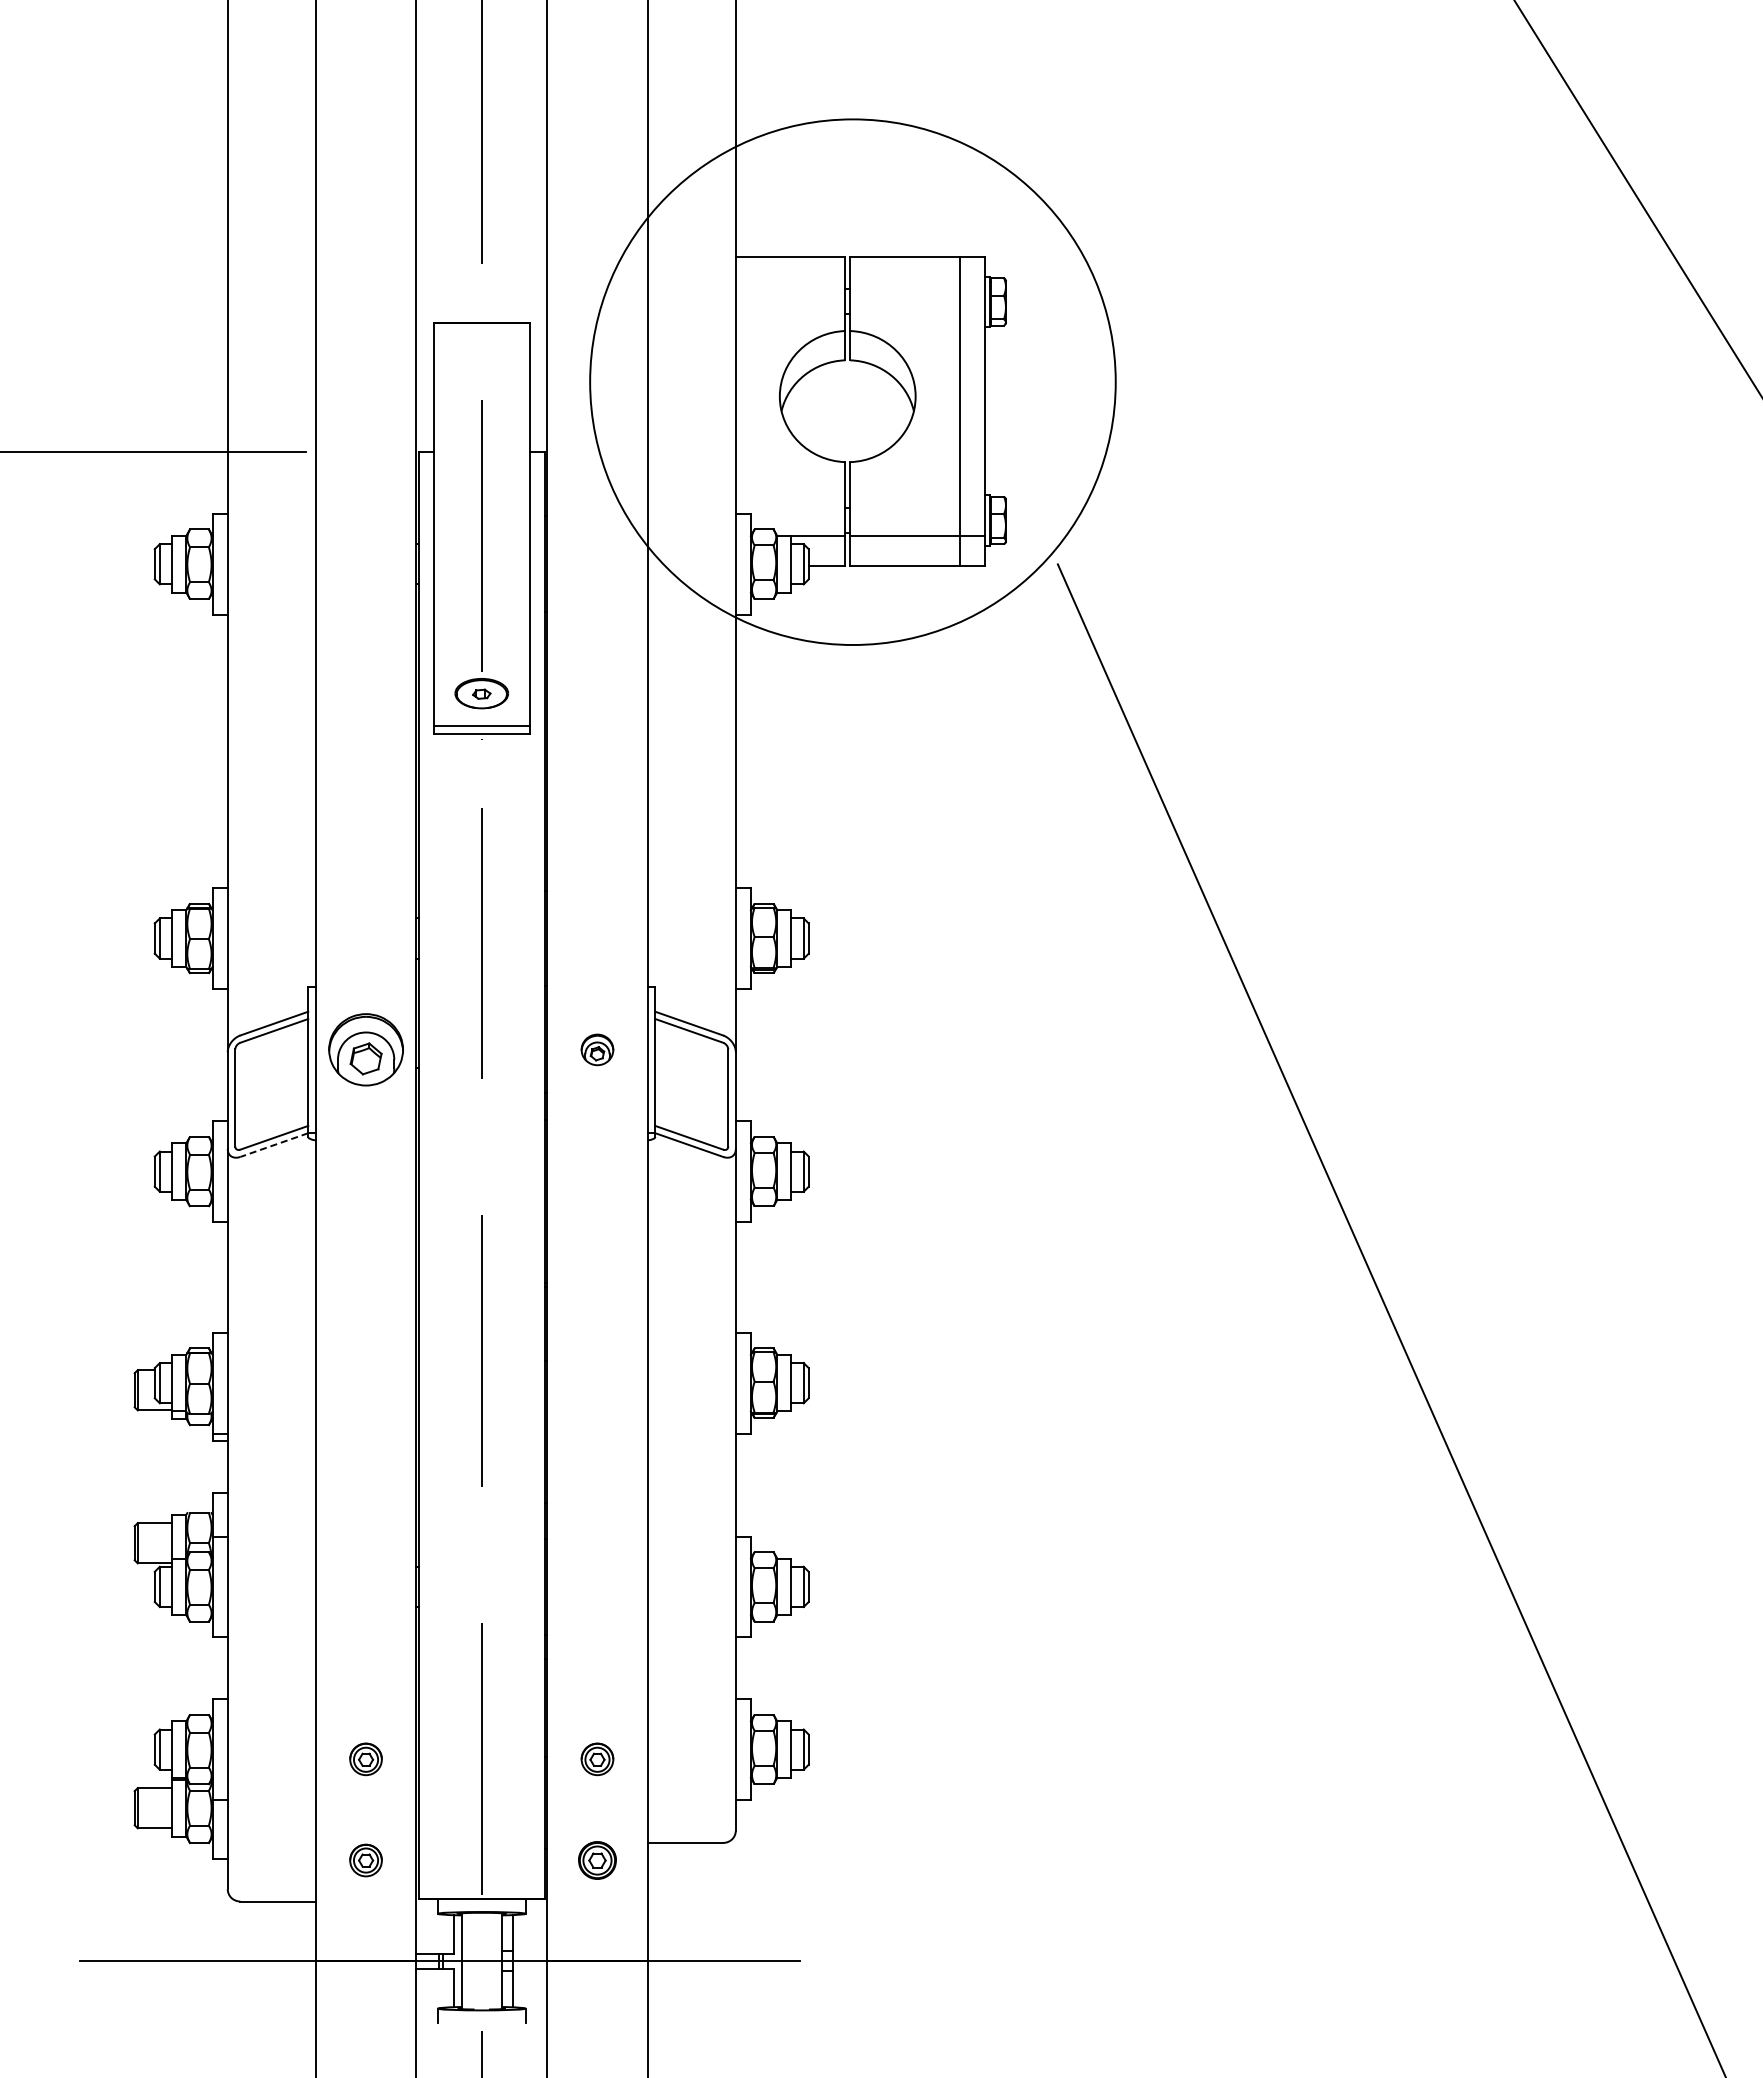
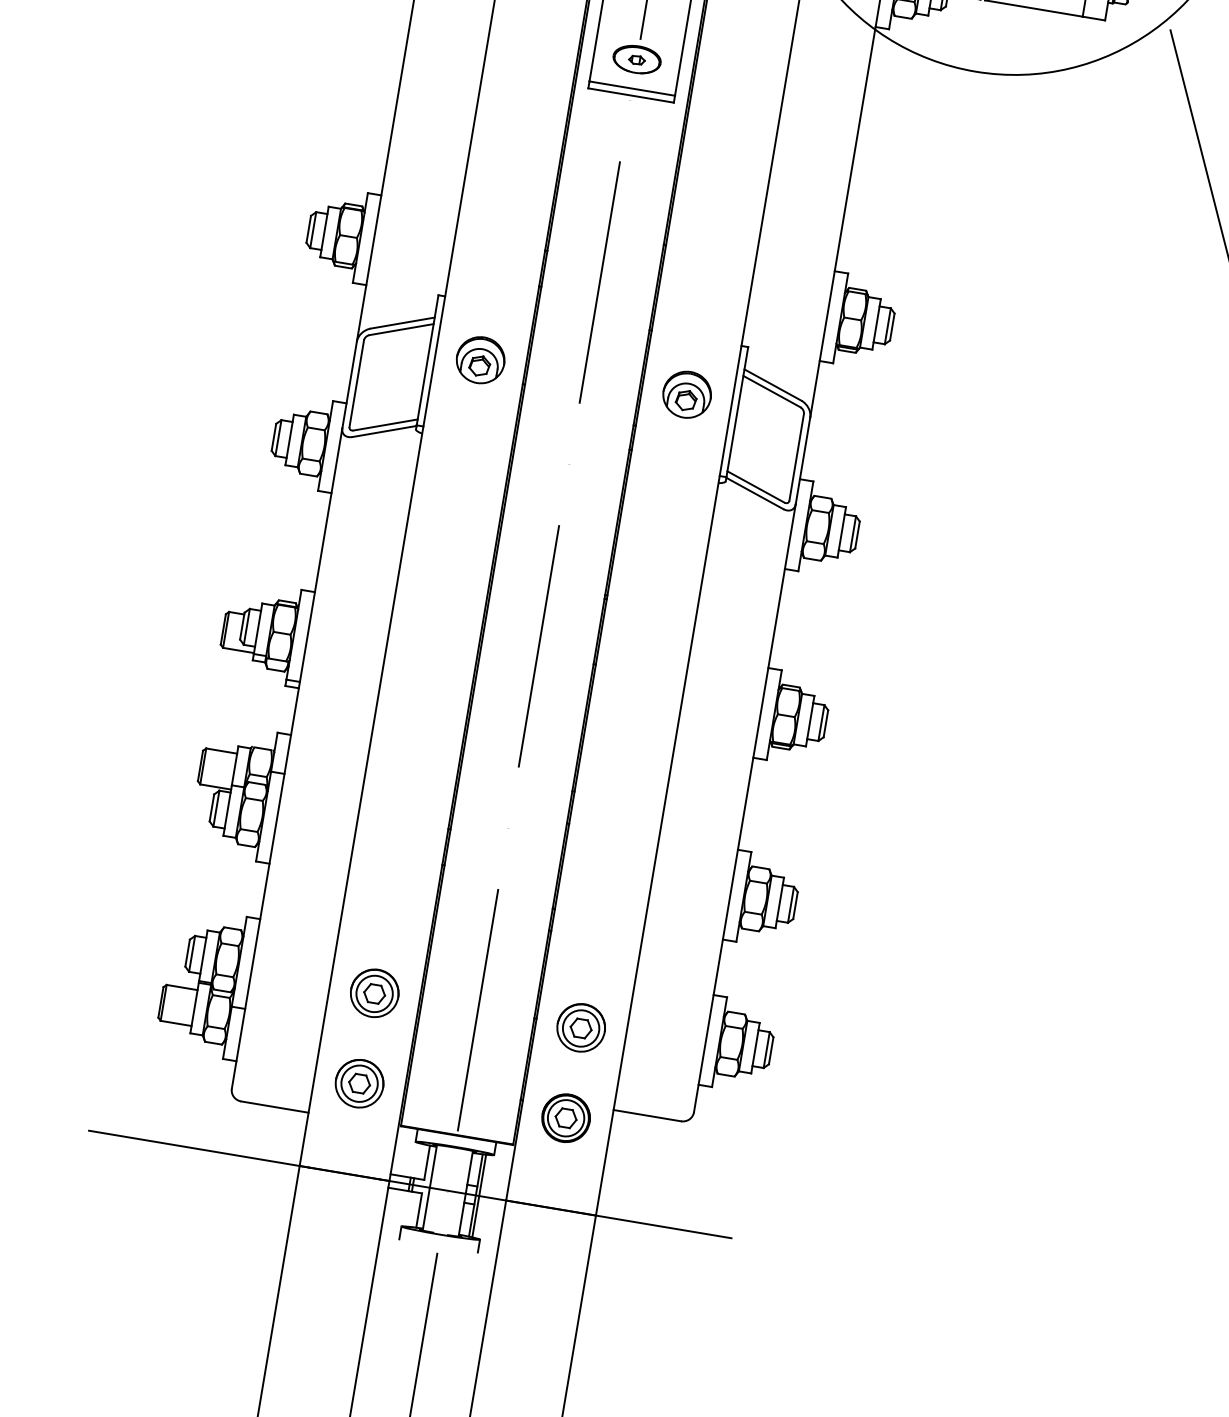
part: (365, 1049) -> (480, 359), size x0.71
part: (597, 1049) -> (687, 394), size x1.67
line: (274, 1145) -> (384, 431), dashed -> solid
part: (365, 1759) -> (374, 993), size x1.67
part: (597, 1759) -> (581, 1028), size x1.67
part: (365, 1860) -> (359, 1083), size x1.67
part: (597, 1860) -> (566, 1118), size x1.43
line: (517, 1960) -> (479, 1195), added

